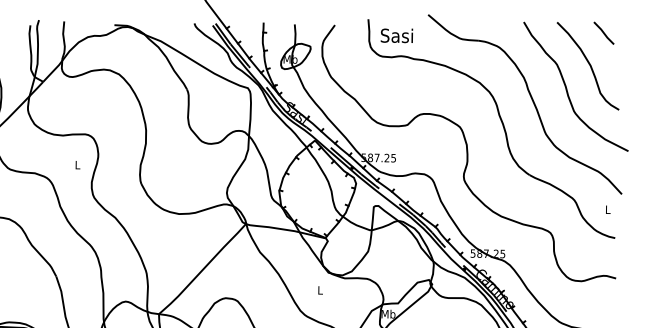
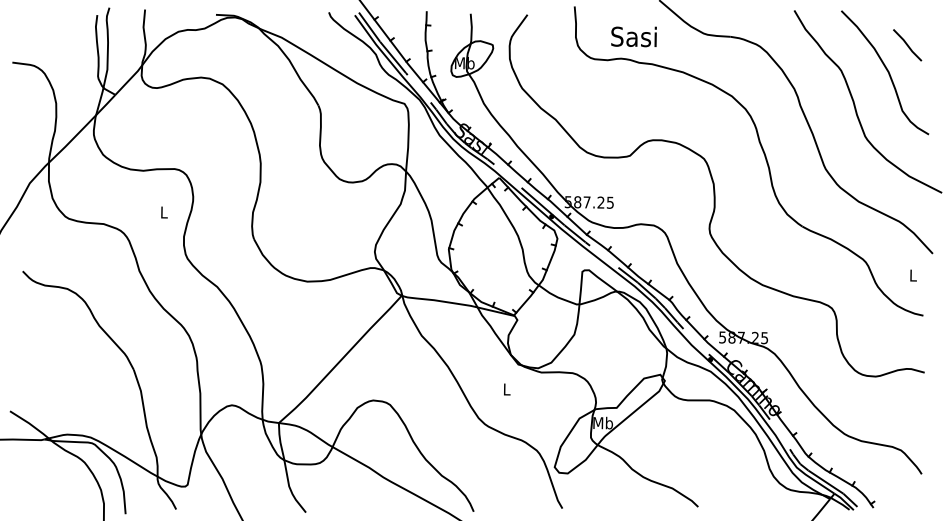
line: (603, 33) -> (907, 45), moved
text: (396, 35) -> (633, 36), moved

